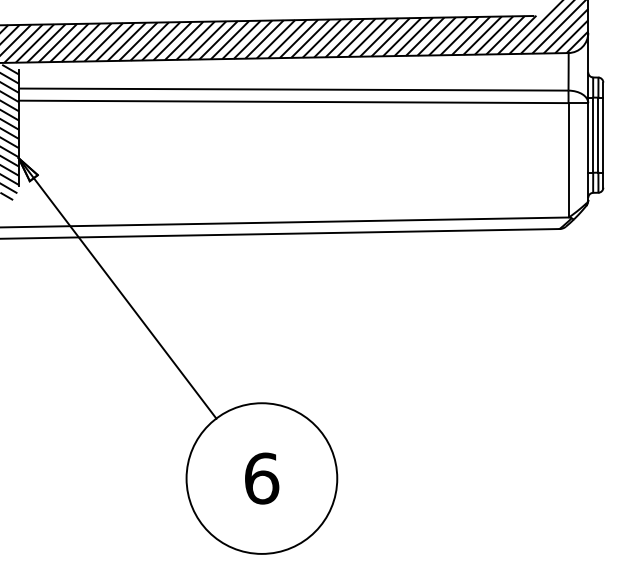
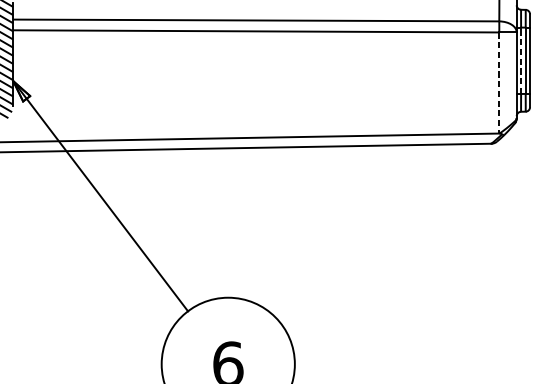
line: (593, 135) -> (521, 61), solid -> dashed
line: (568, 160) -> (499, 83), solid -> dashed

